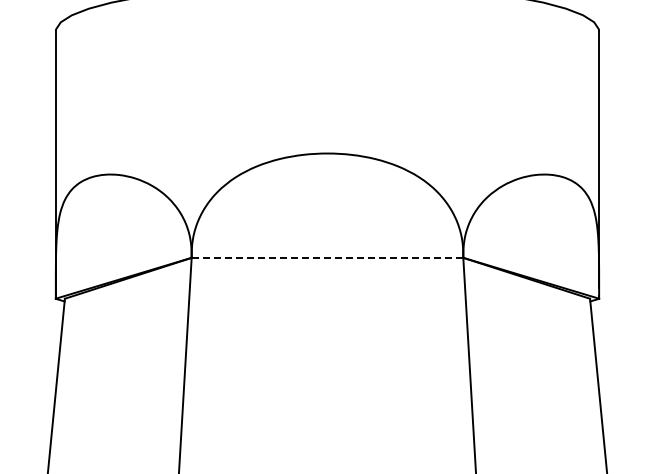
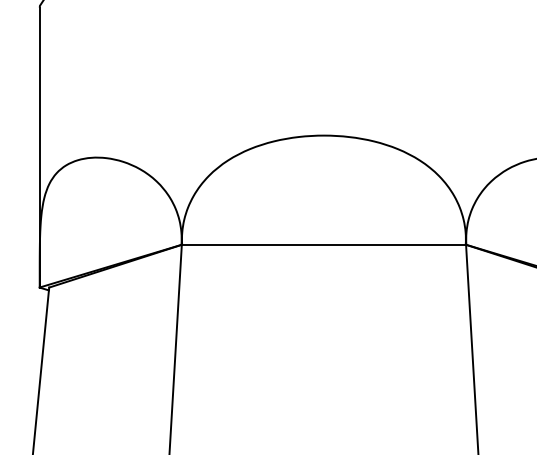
line: (327, 257) -> (323, 244), dashed -> solid

